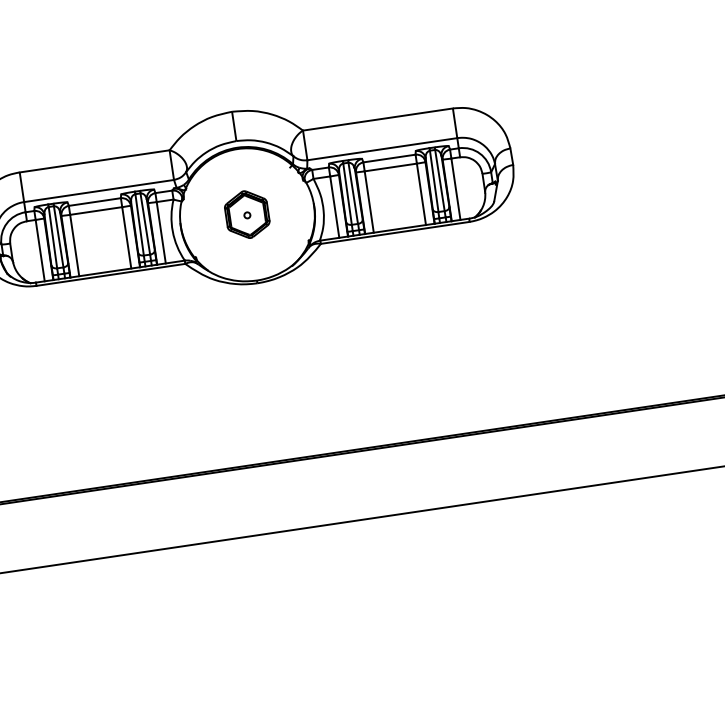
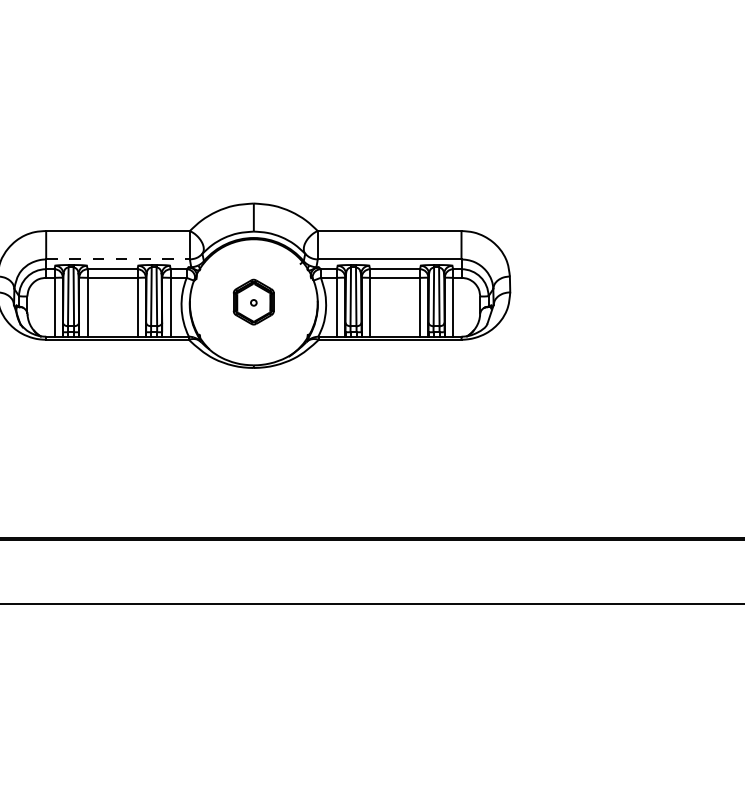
line: (99, 190) -> (118, 259), solid -> dashed

